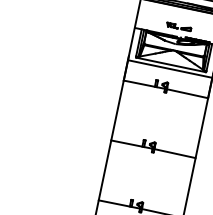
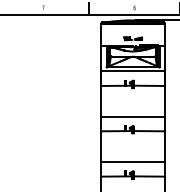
line: (157, 129) -> (133, 116), added
line: (145, 190) -> (133, 162), added

